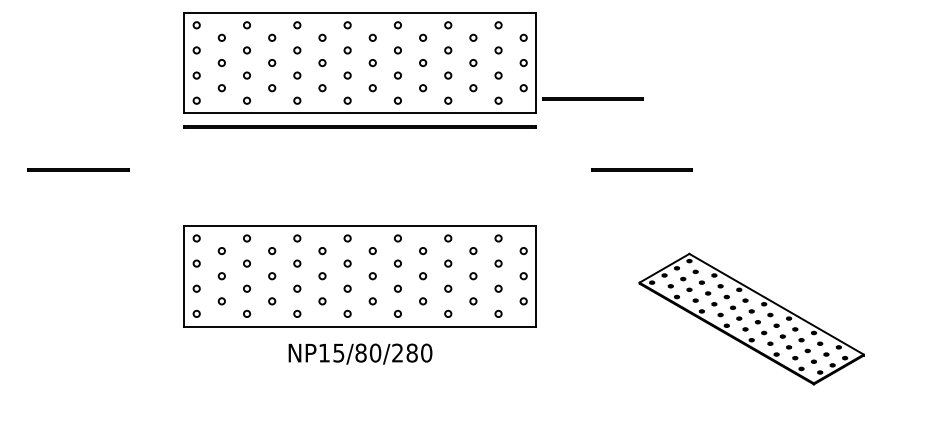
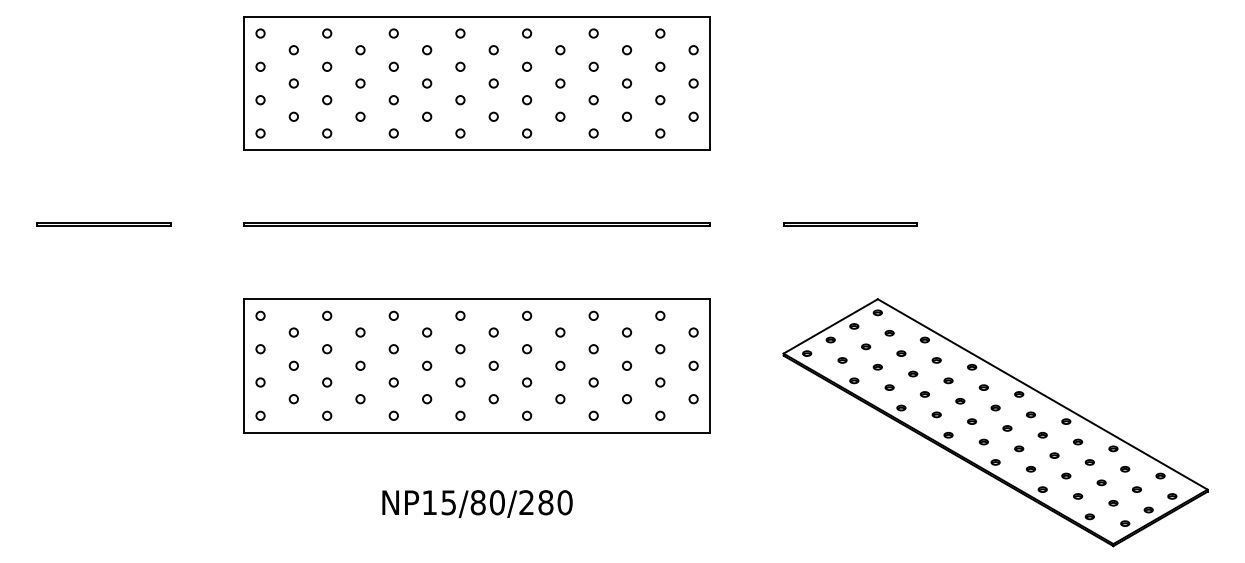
line: (593, 98) -> (785, 130), removed
line: (359, 125) -> (476, 223), moved
part: (751, 318) -> (995, 422), size x1.43
text: (360, 353) -> (477, 503), moved

